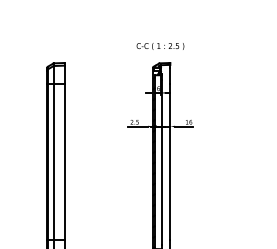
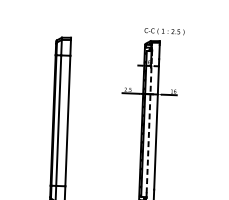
text: (160, 46) -> (164, 31), moved
line: (161, 161) -> (149, 123), solid -> dashed

